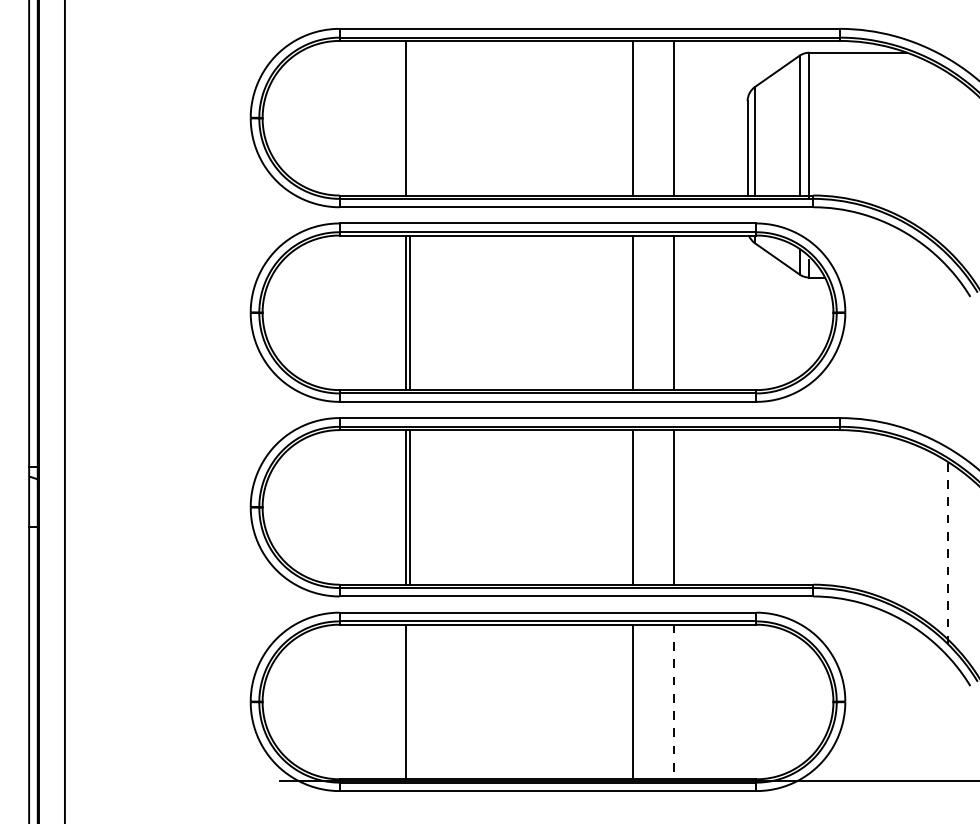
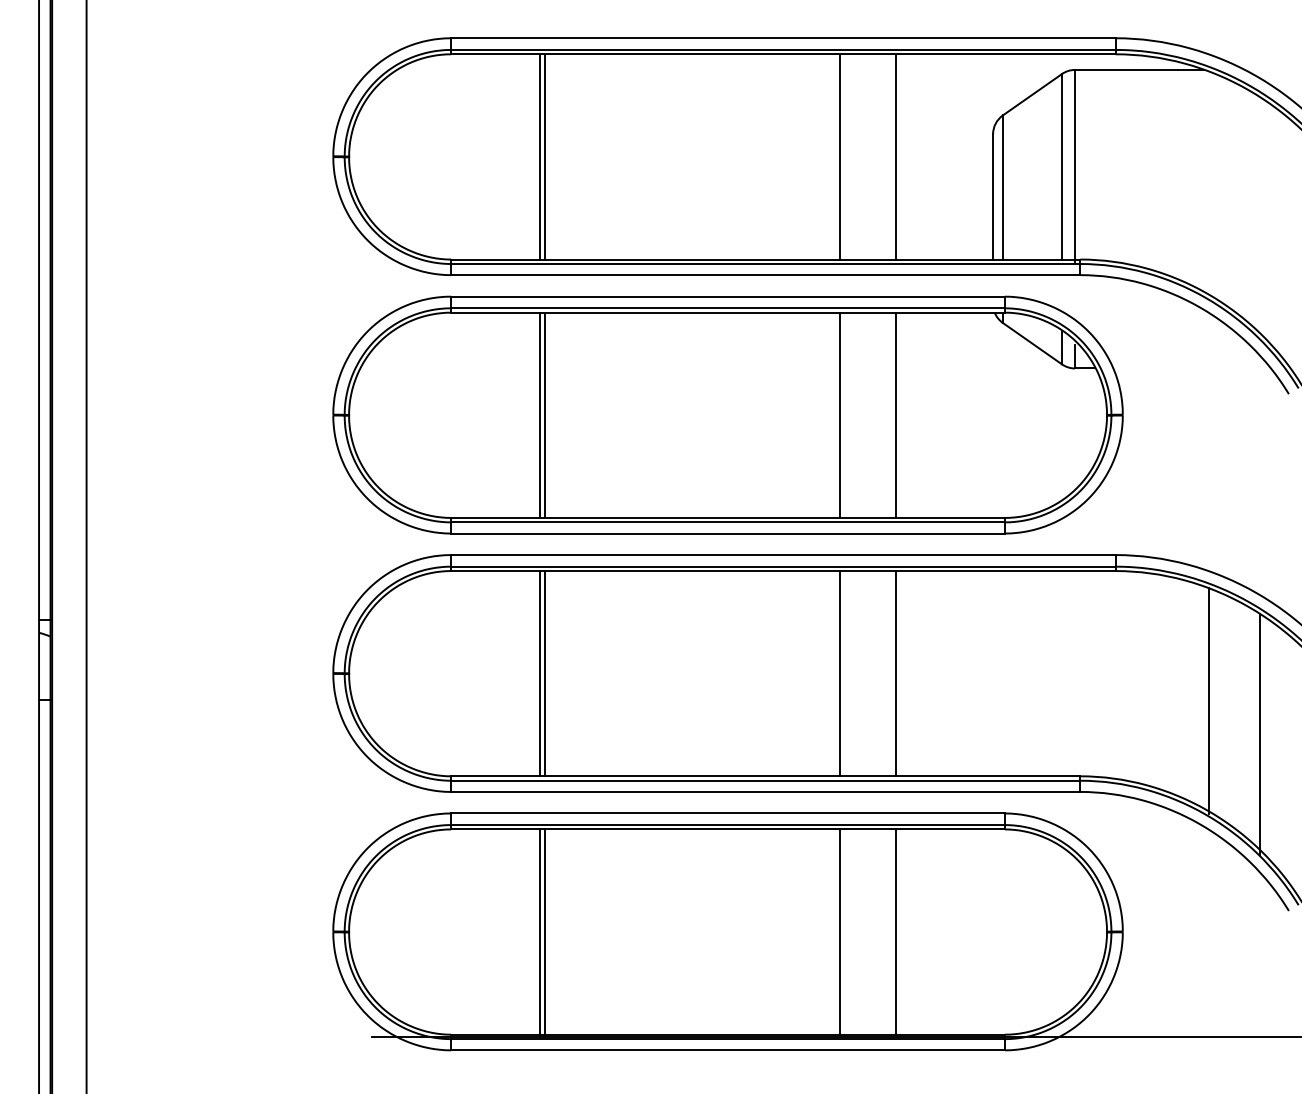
line: (409, 117) -> (544, 156), added
line: (909, 528) -> (1208, 701), added
line: (948, 553) -> (1259, 735), dashed -> solid
line: (409, 701) -> (544, 931), added
line: (674, 702) -> (895, 932), dashed -> solid

